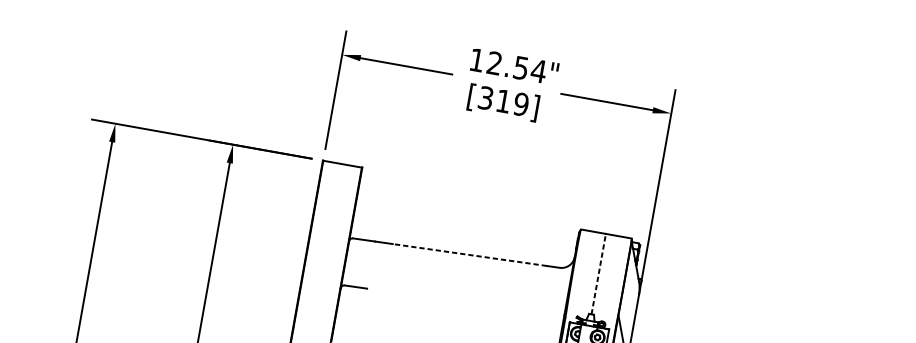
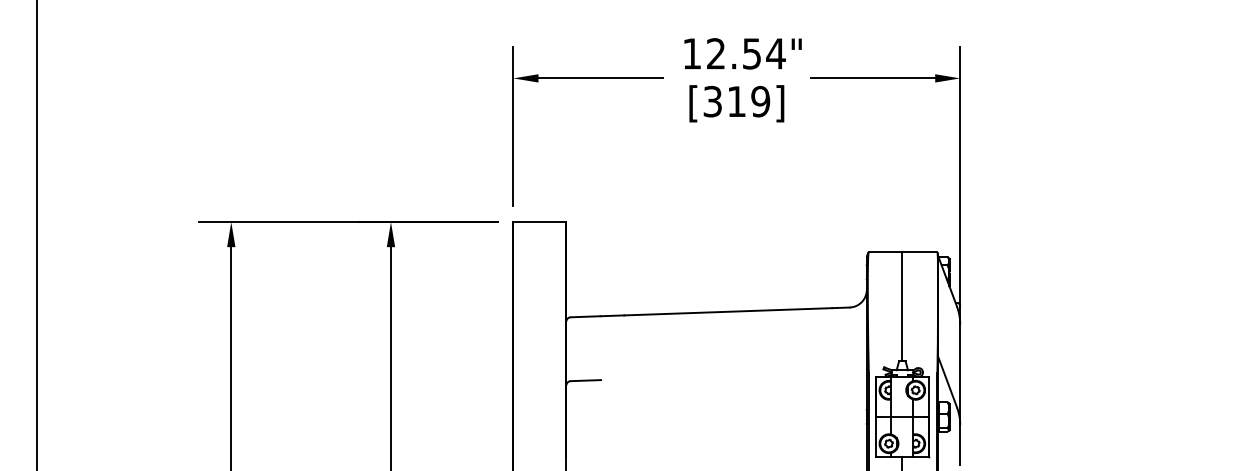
line: (469, 254) -> (727, 311), dashed -> solid
line: (598, 273) -> (902, 306), dashed -> solid

